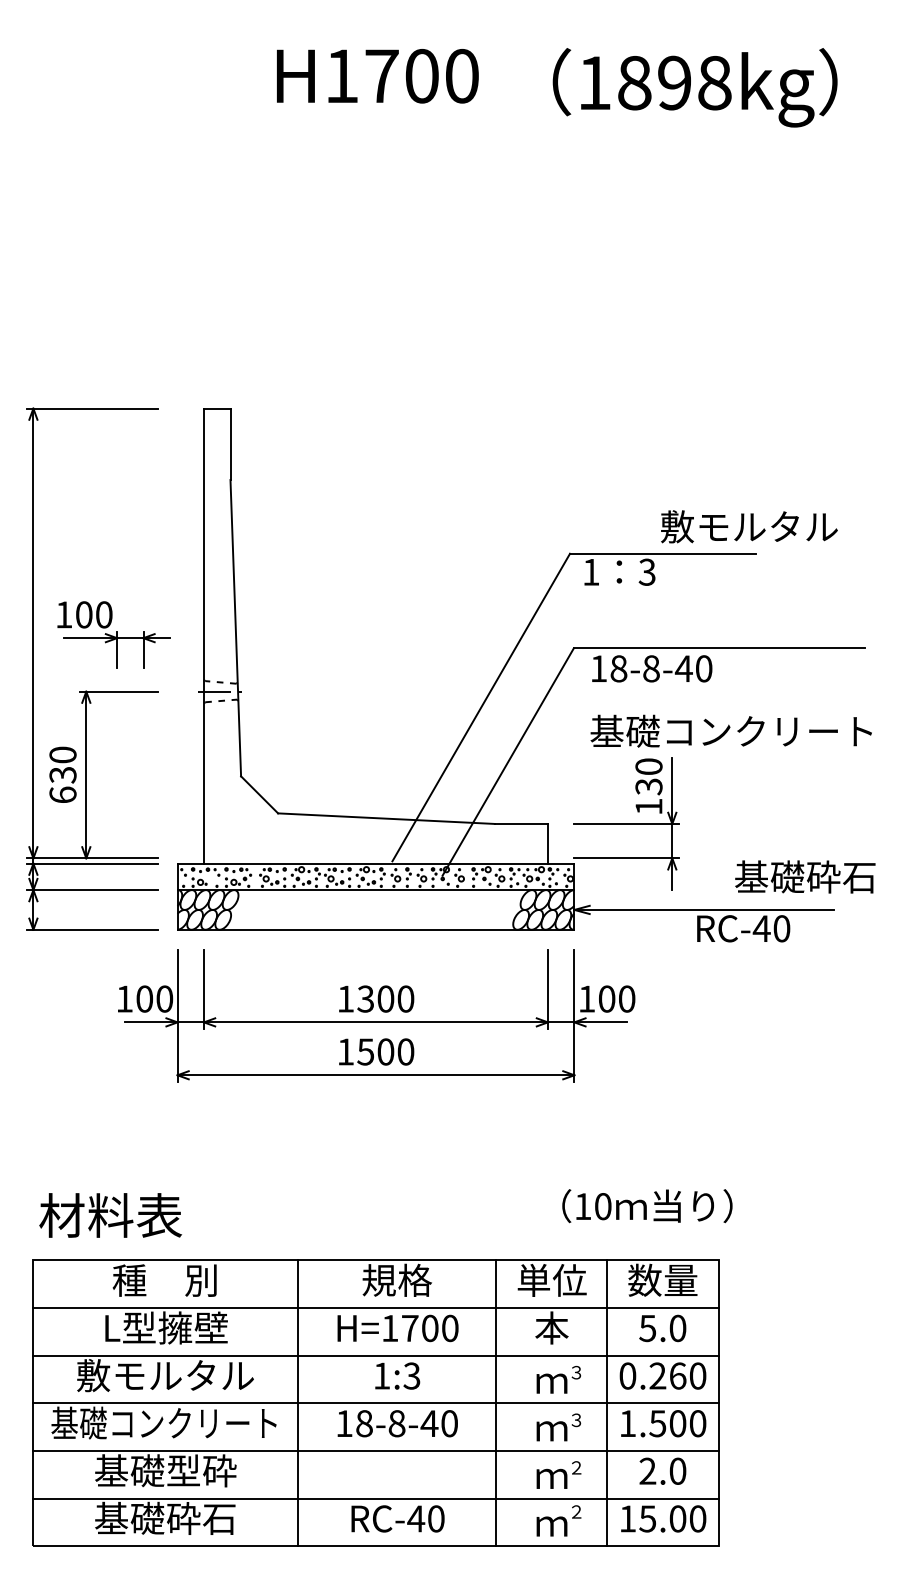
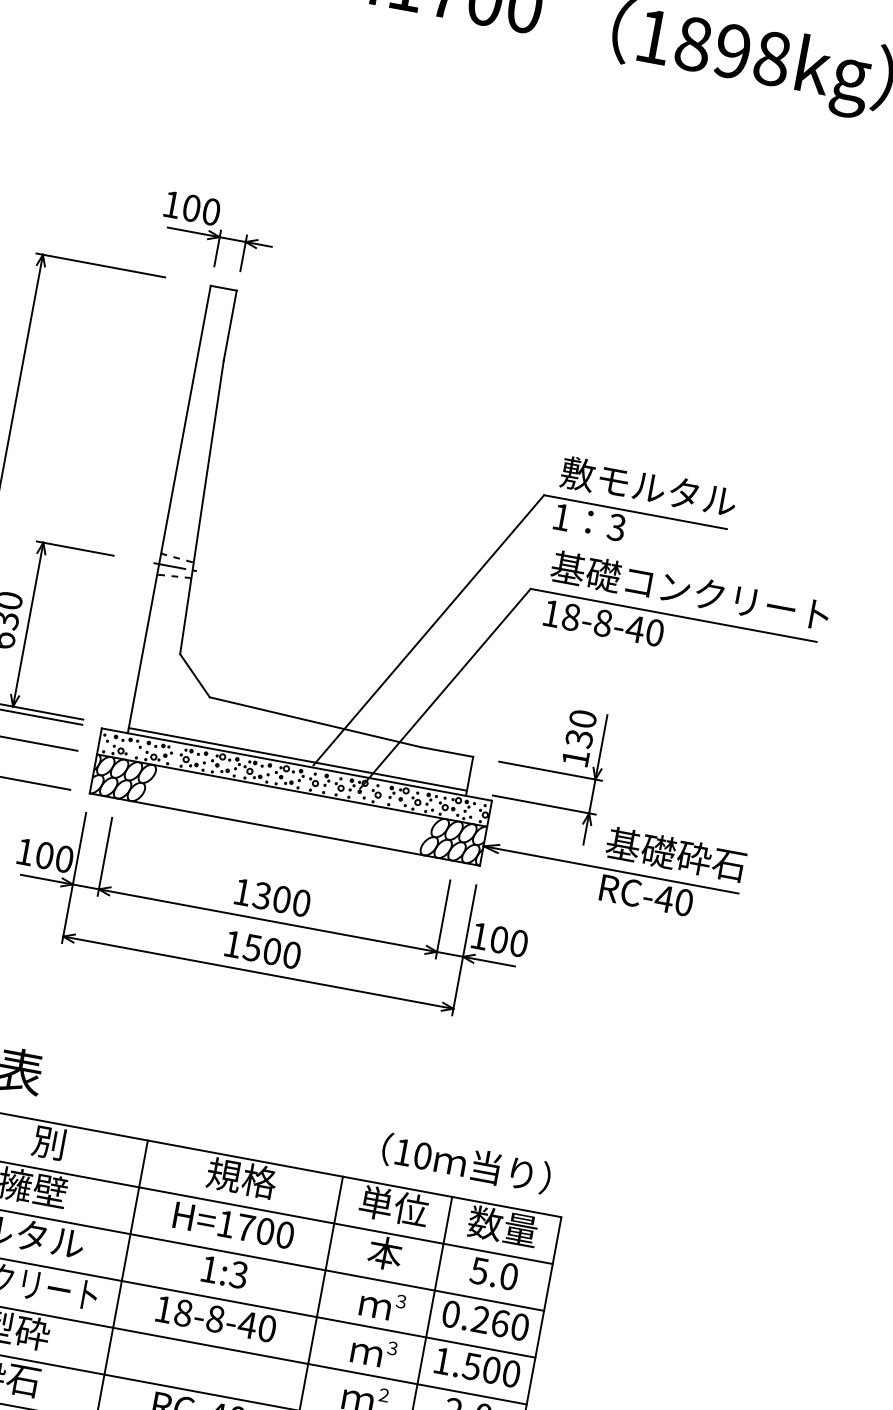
text: (749, 526) -> (648, 486), moved
part: (113, 634) -> (216, 232), moved
text: (730, 730) -> (689, 590), moved
line: (375, 858) -> (297, 759), added
text: (805, 876) -> (676, 854), moved
text: (647, 1206) -> (466, 1164), moved

